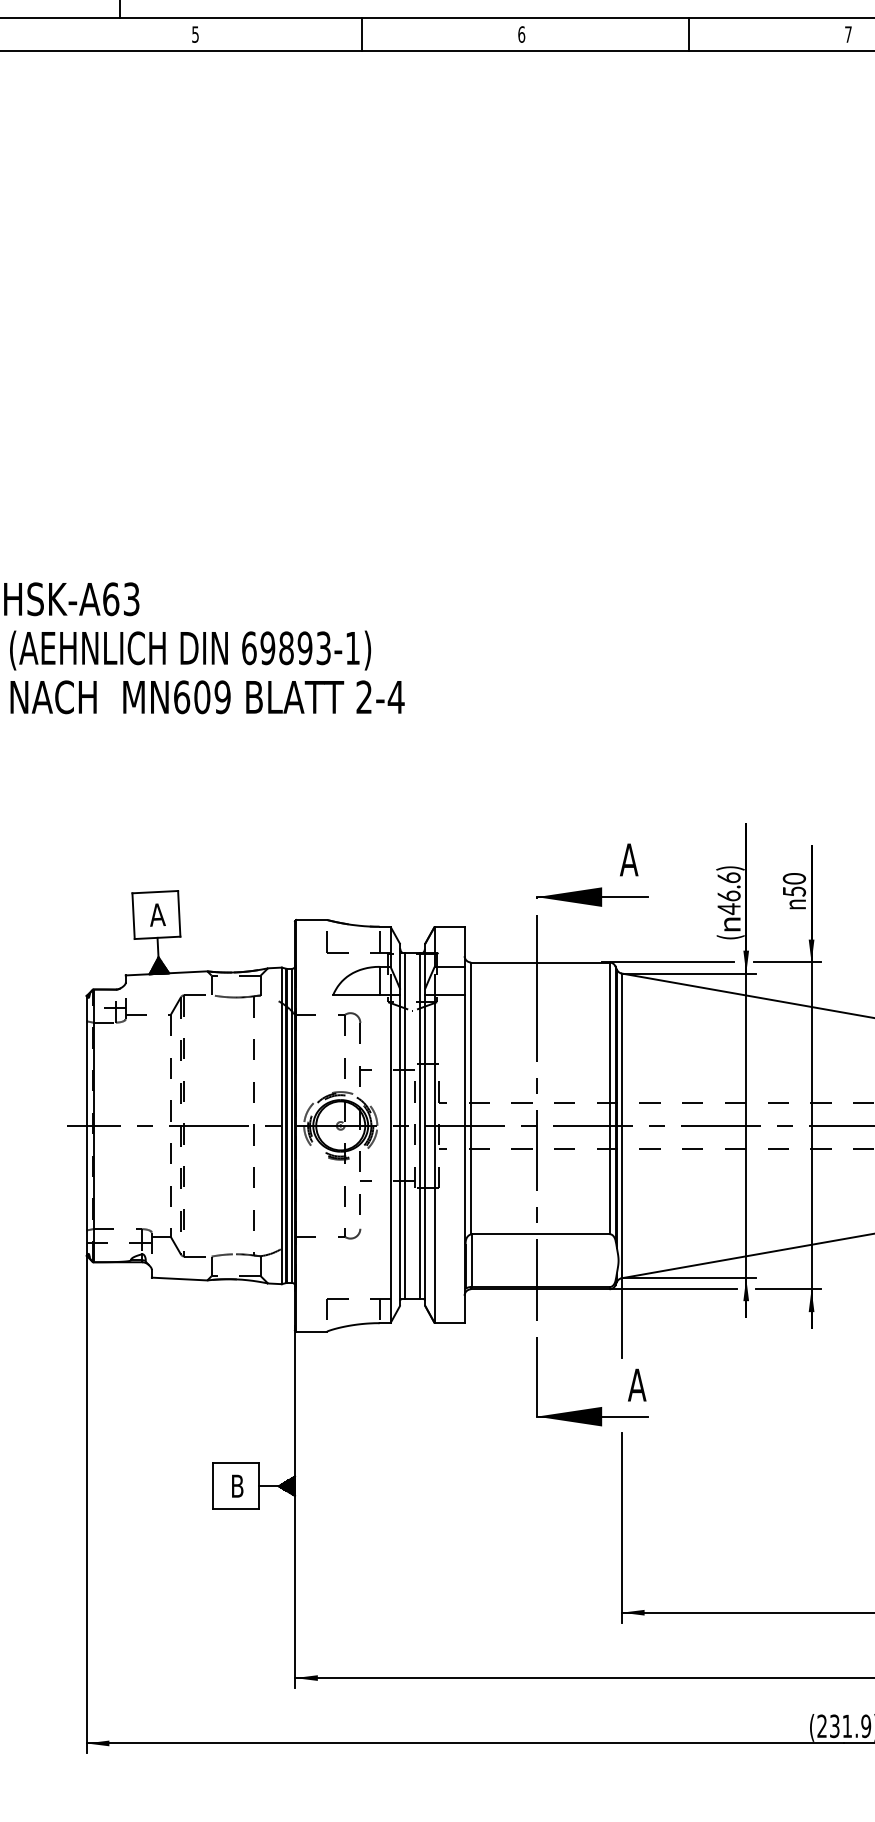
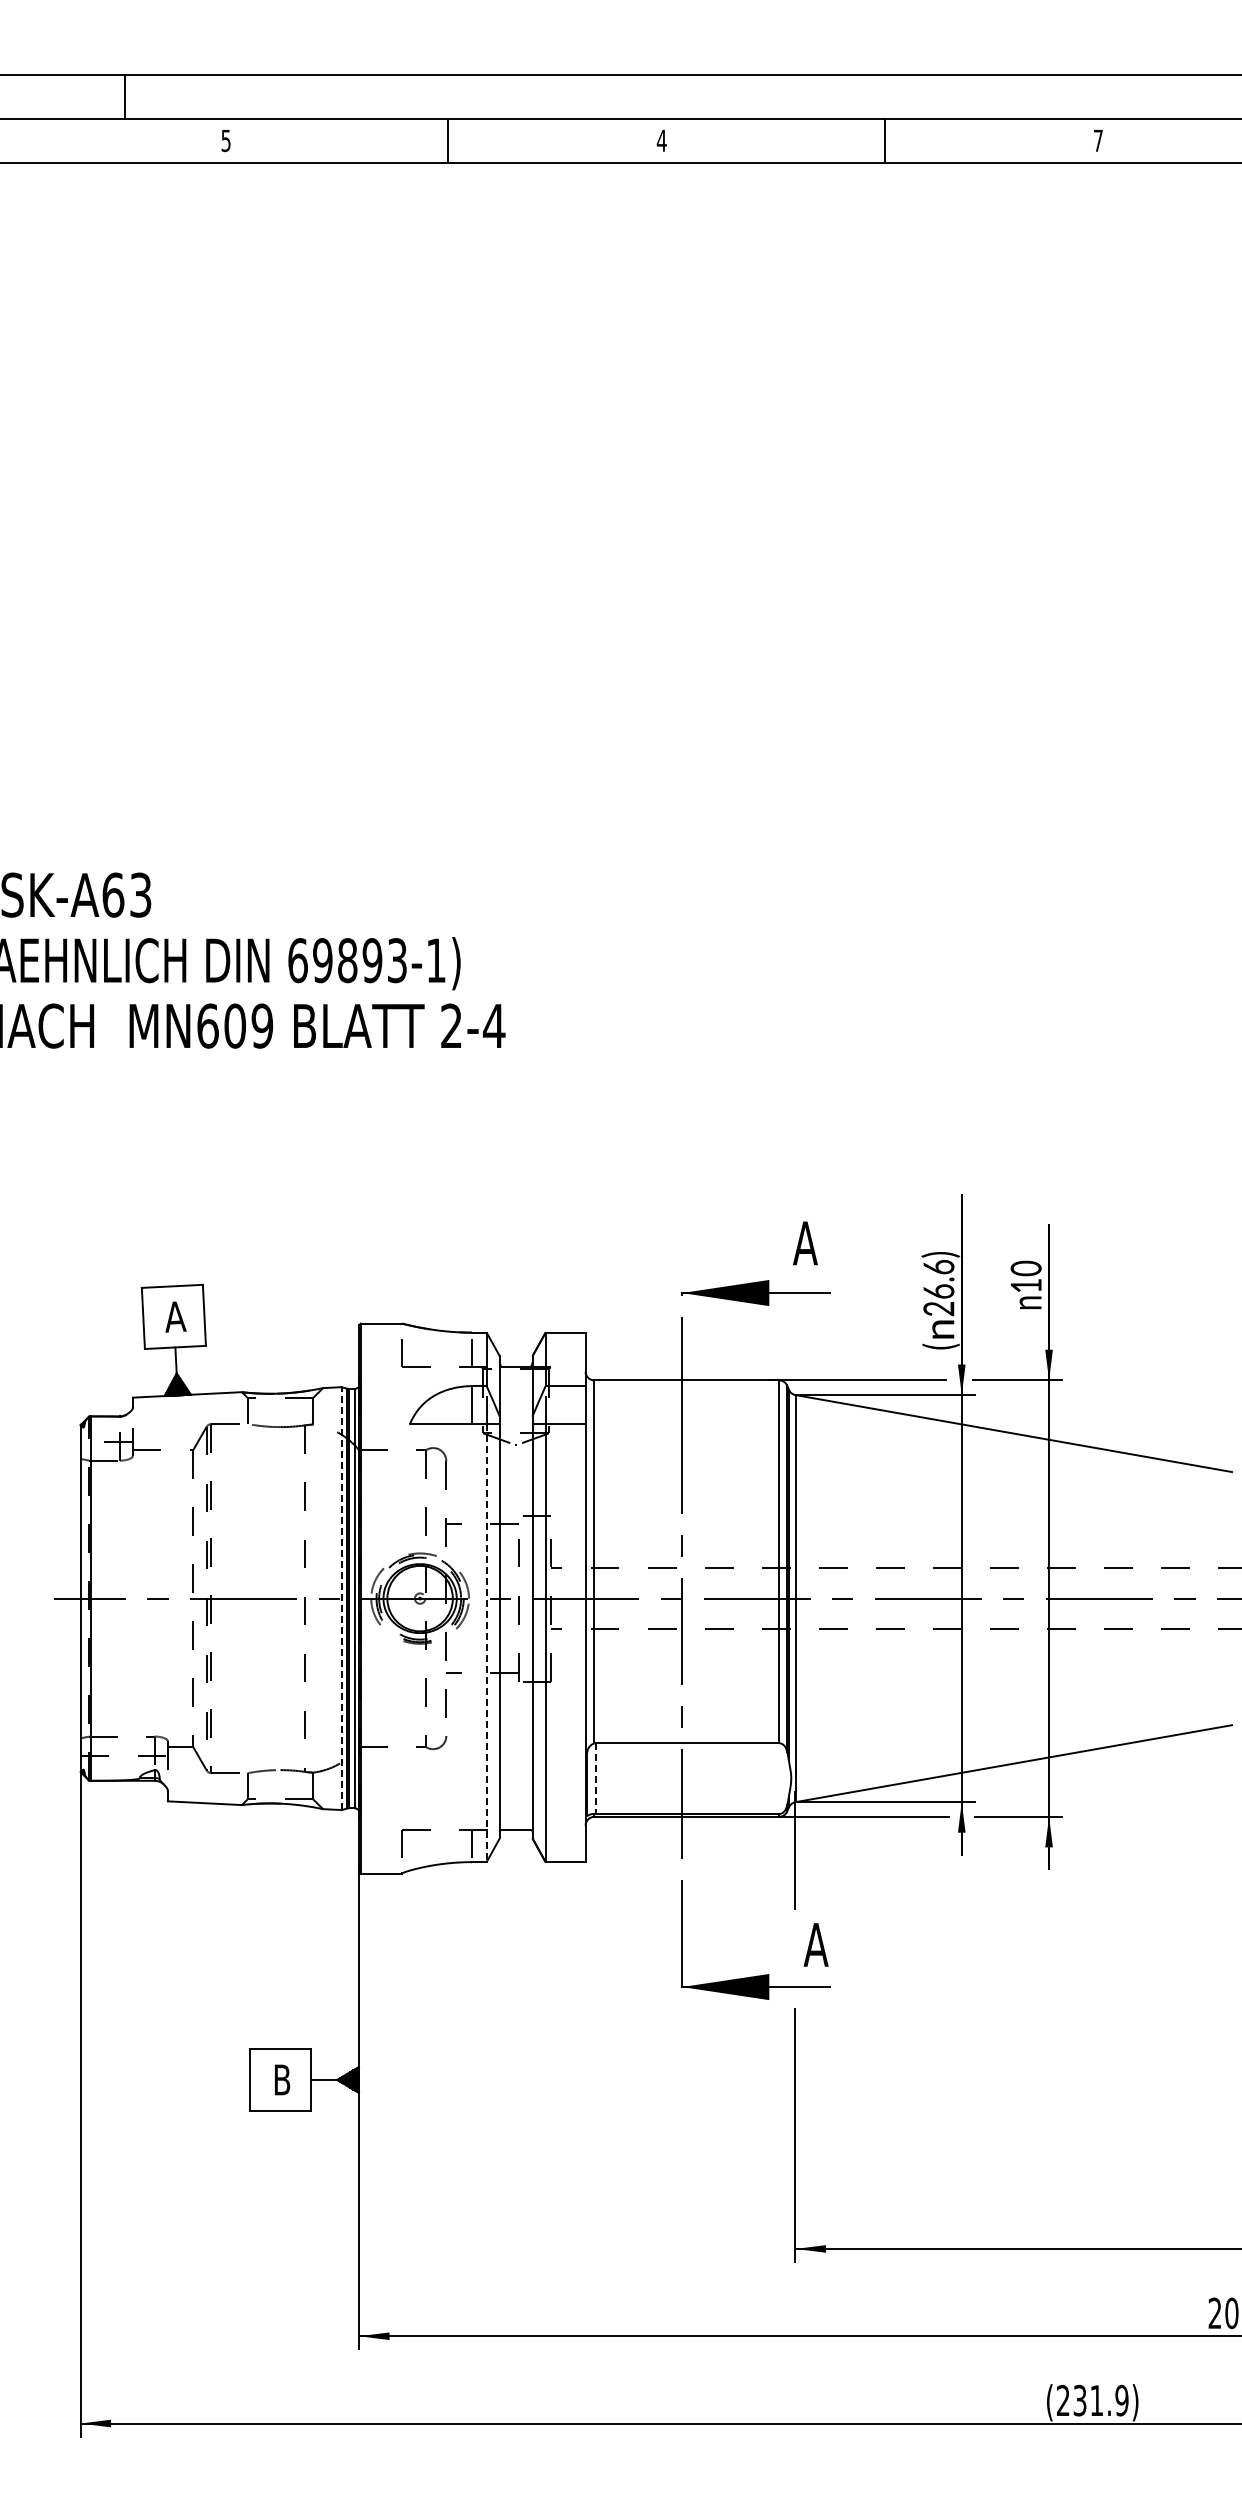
text: (521, 34) -> (661, 140), 6 -> 4
text: (794, 891) -> (1026, 1285), 50 -> 10
text: (728, 909) -> (938, 1309), 46.6) -> 26.6)
line: (281, 1125) -> (341, 1598), solid -> dashed
line: (405, 1125) -> (506, 1598), removed
line: (419, 1125) -> (525, 1598), removed
line: (390, 1159) -> (486, 1643), solid -> dashed
line: (472, 1261) -> (595, 1779), solid -> dashed

